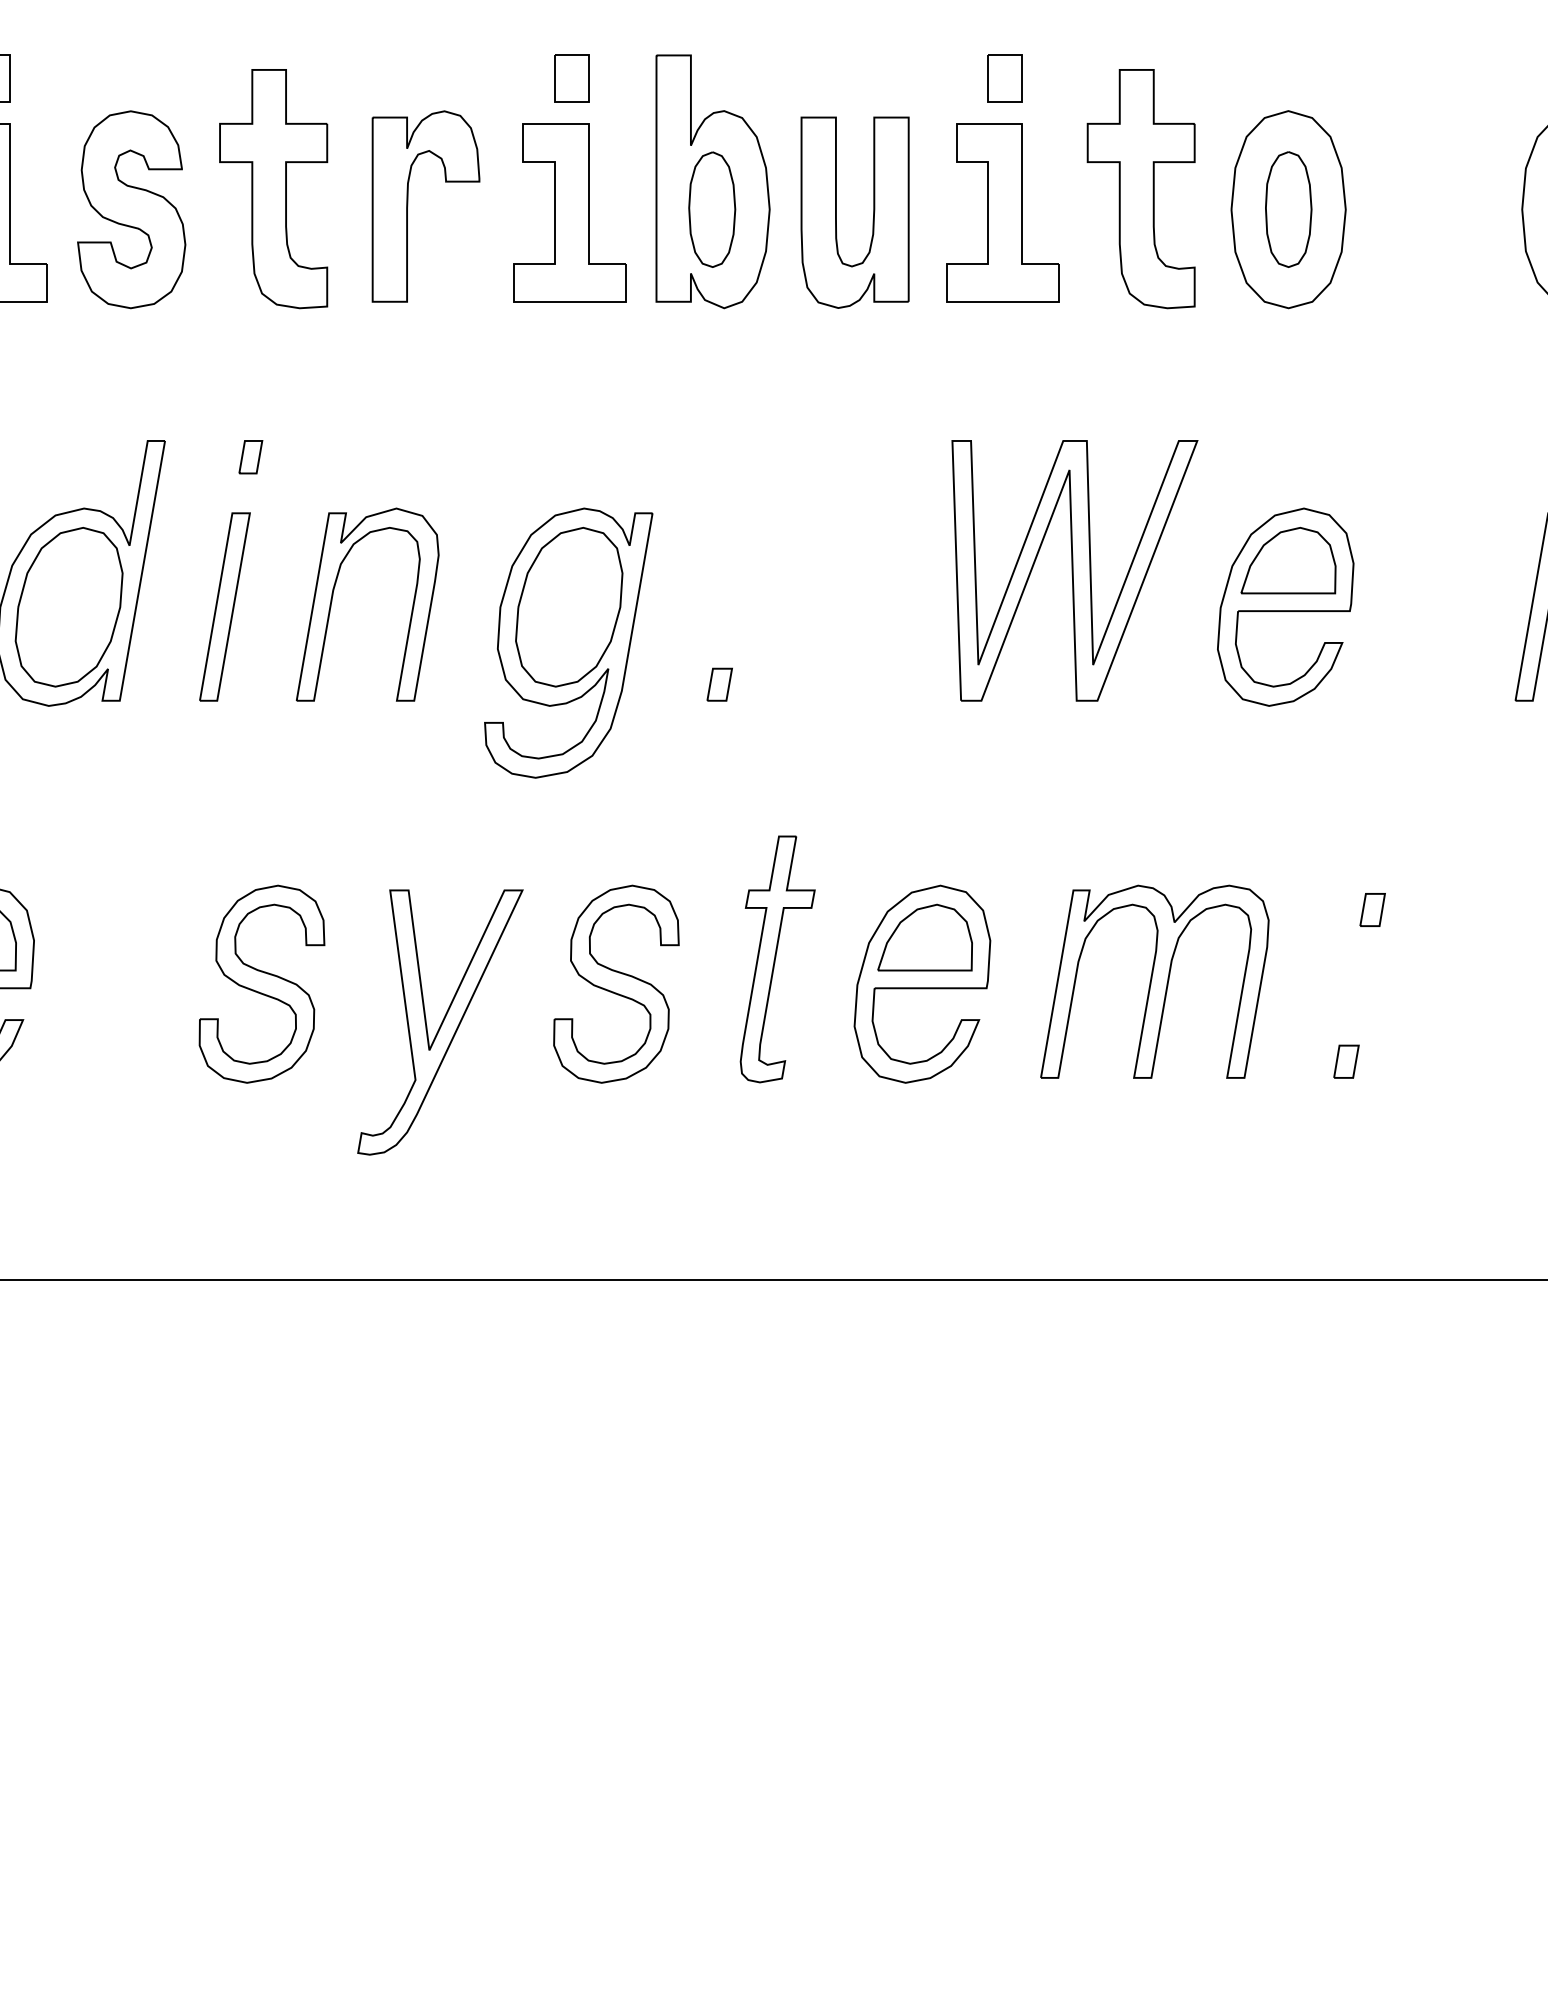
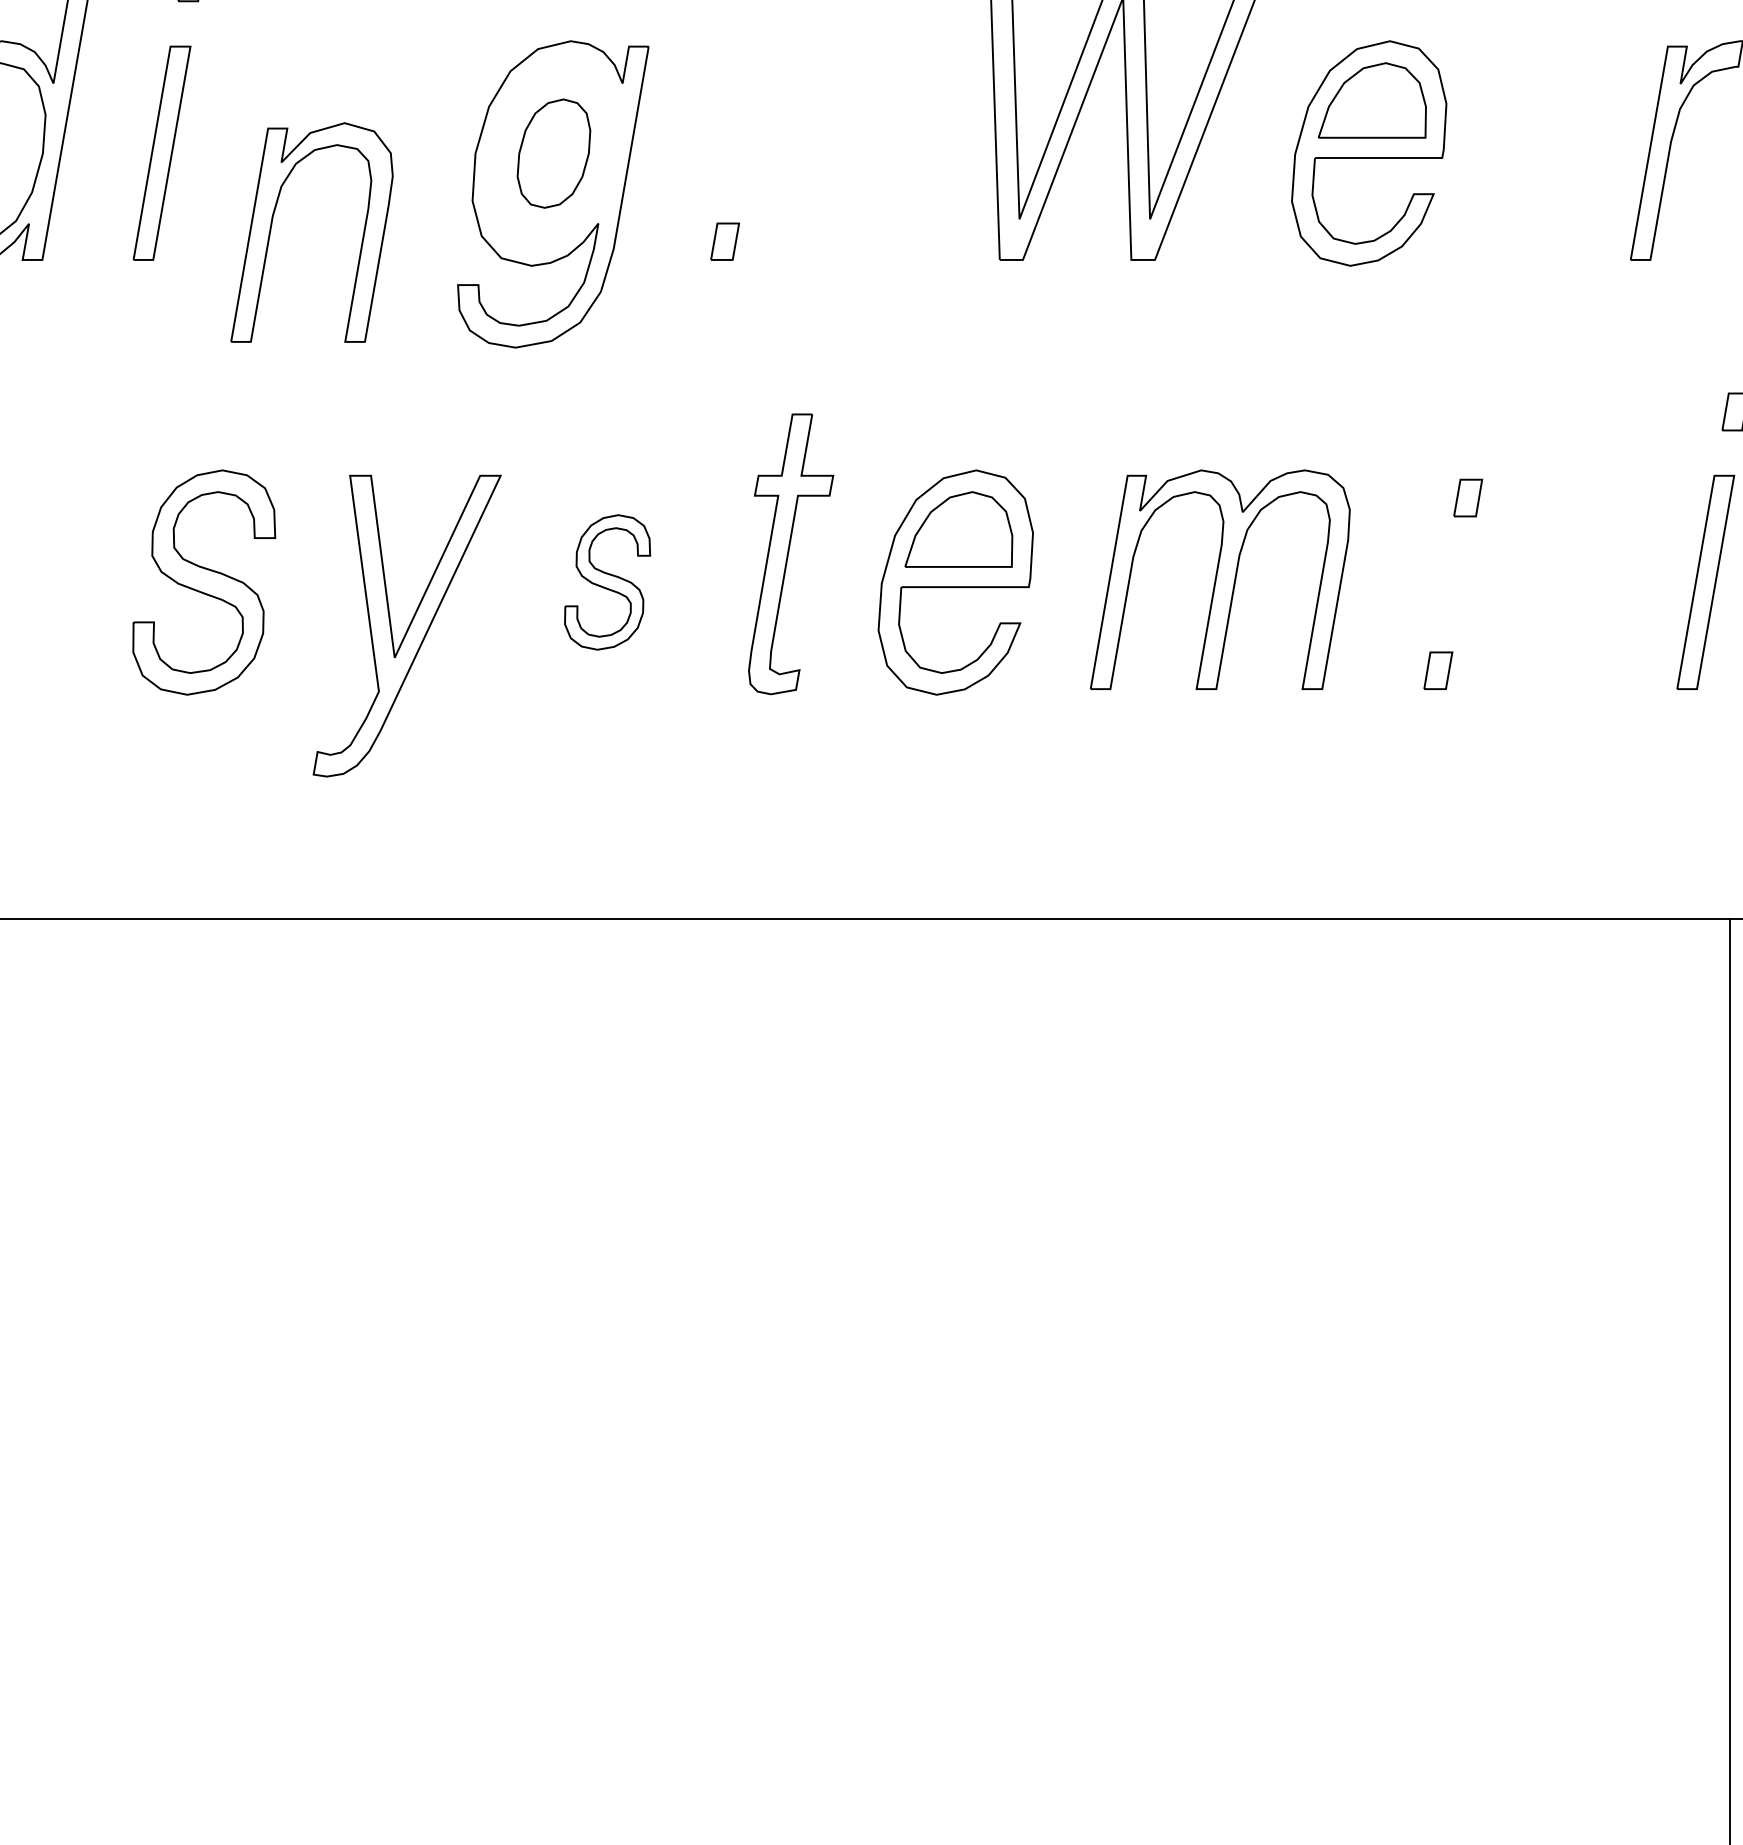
part: (333, 596) -> (273, 223), moved
part: (569, 607) -> (554, 153), size x0.6
part: (616, 983) -> (607, 581), size x0.6

